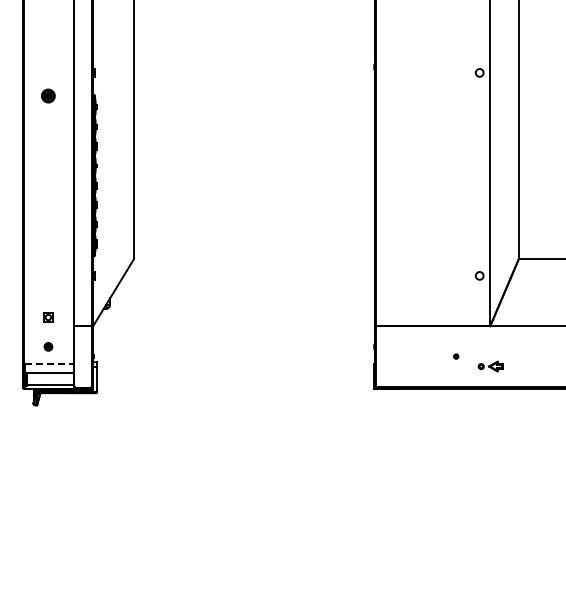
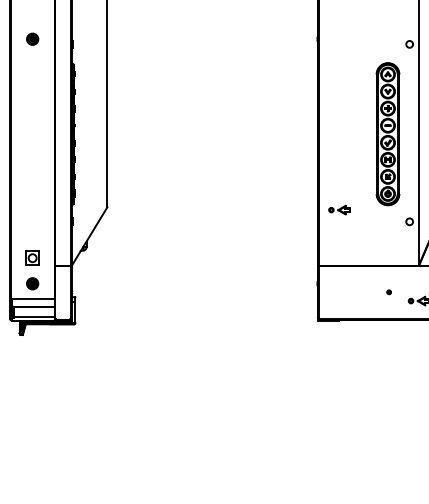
part: (48, 95) -> (32, 38), moved
part: (454, 175) -> (387, 134), added
part: (399, 262) -> (339, 210), added
part: (48, 317) -> (32, 258), size x1.67
part: (48, 346) -> (32, 283), size x1.67
line: (49, 364) -> (33, 299), dashed -> solid

